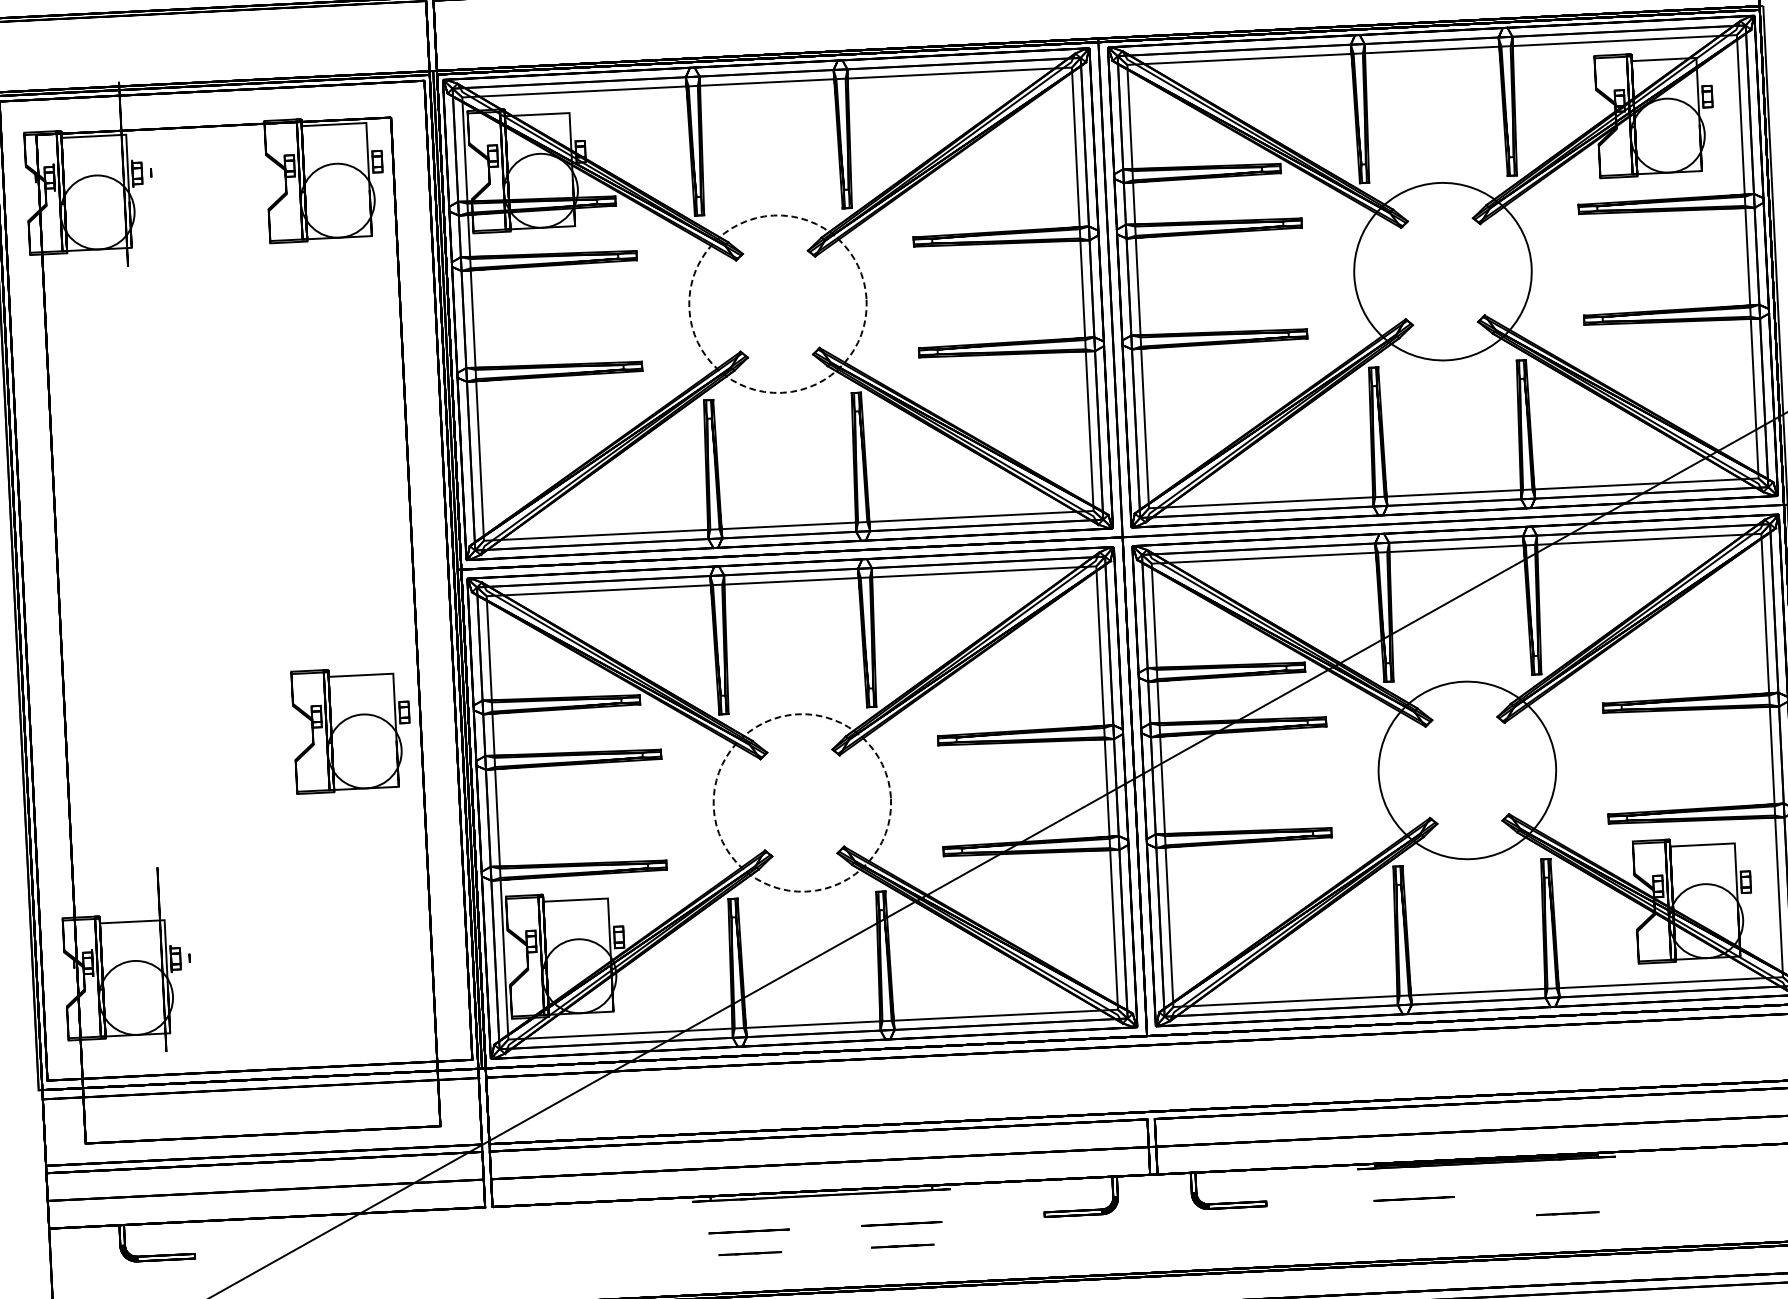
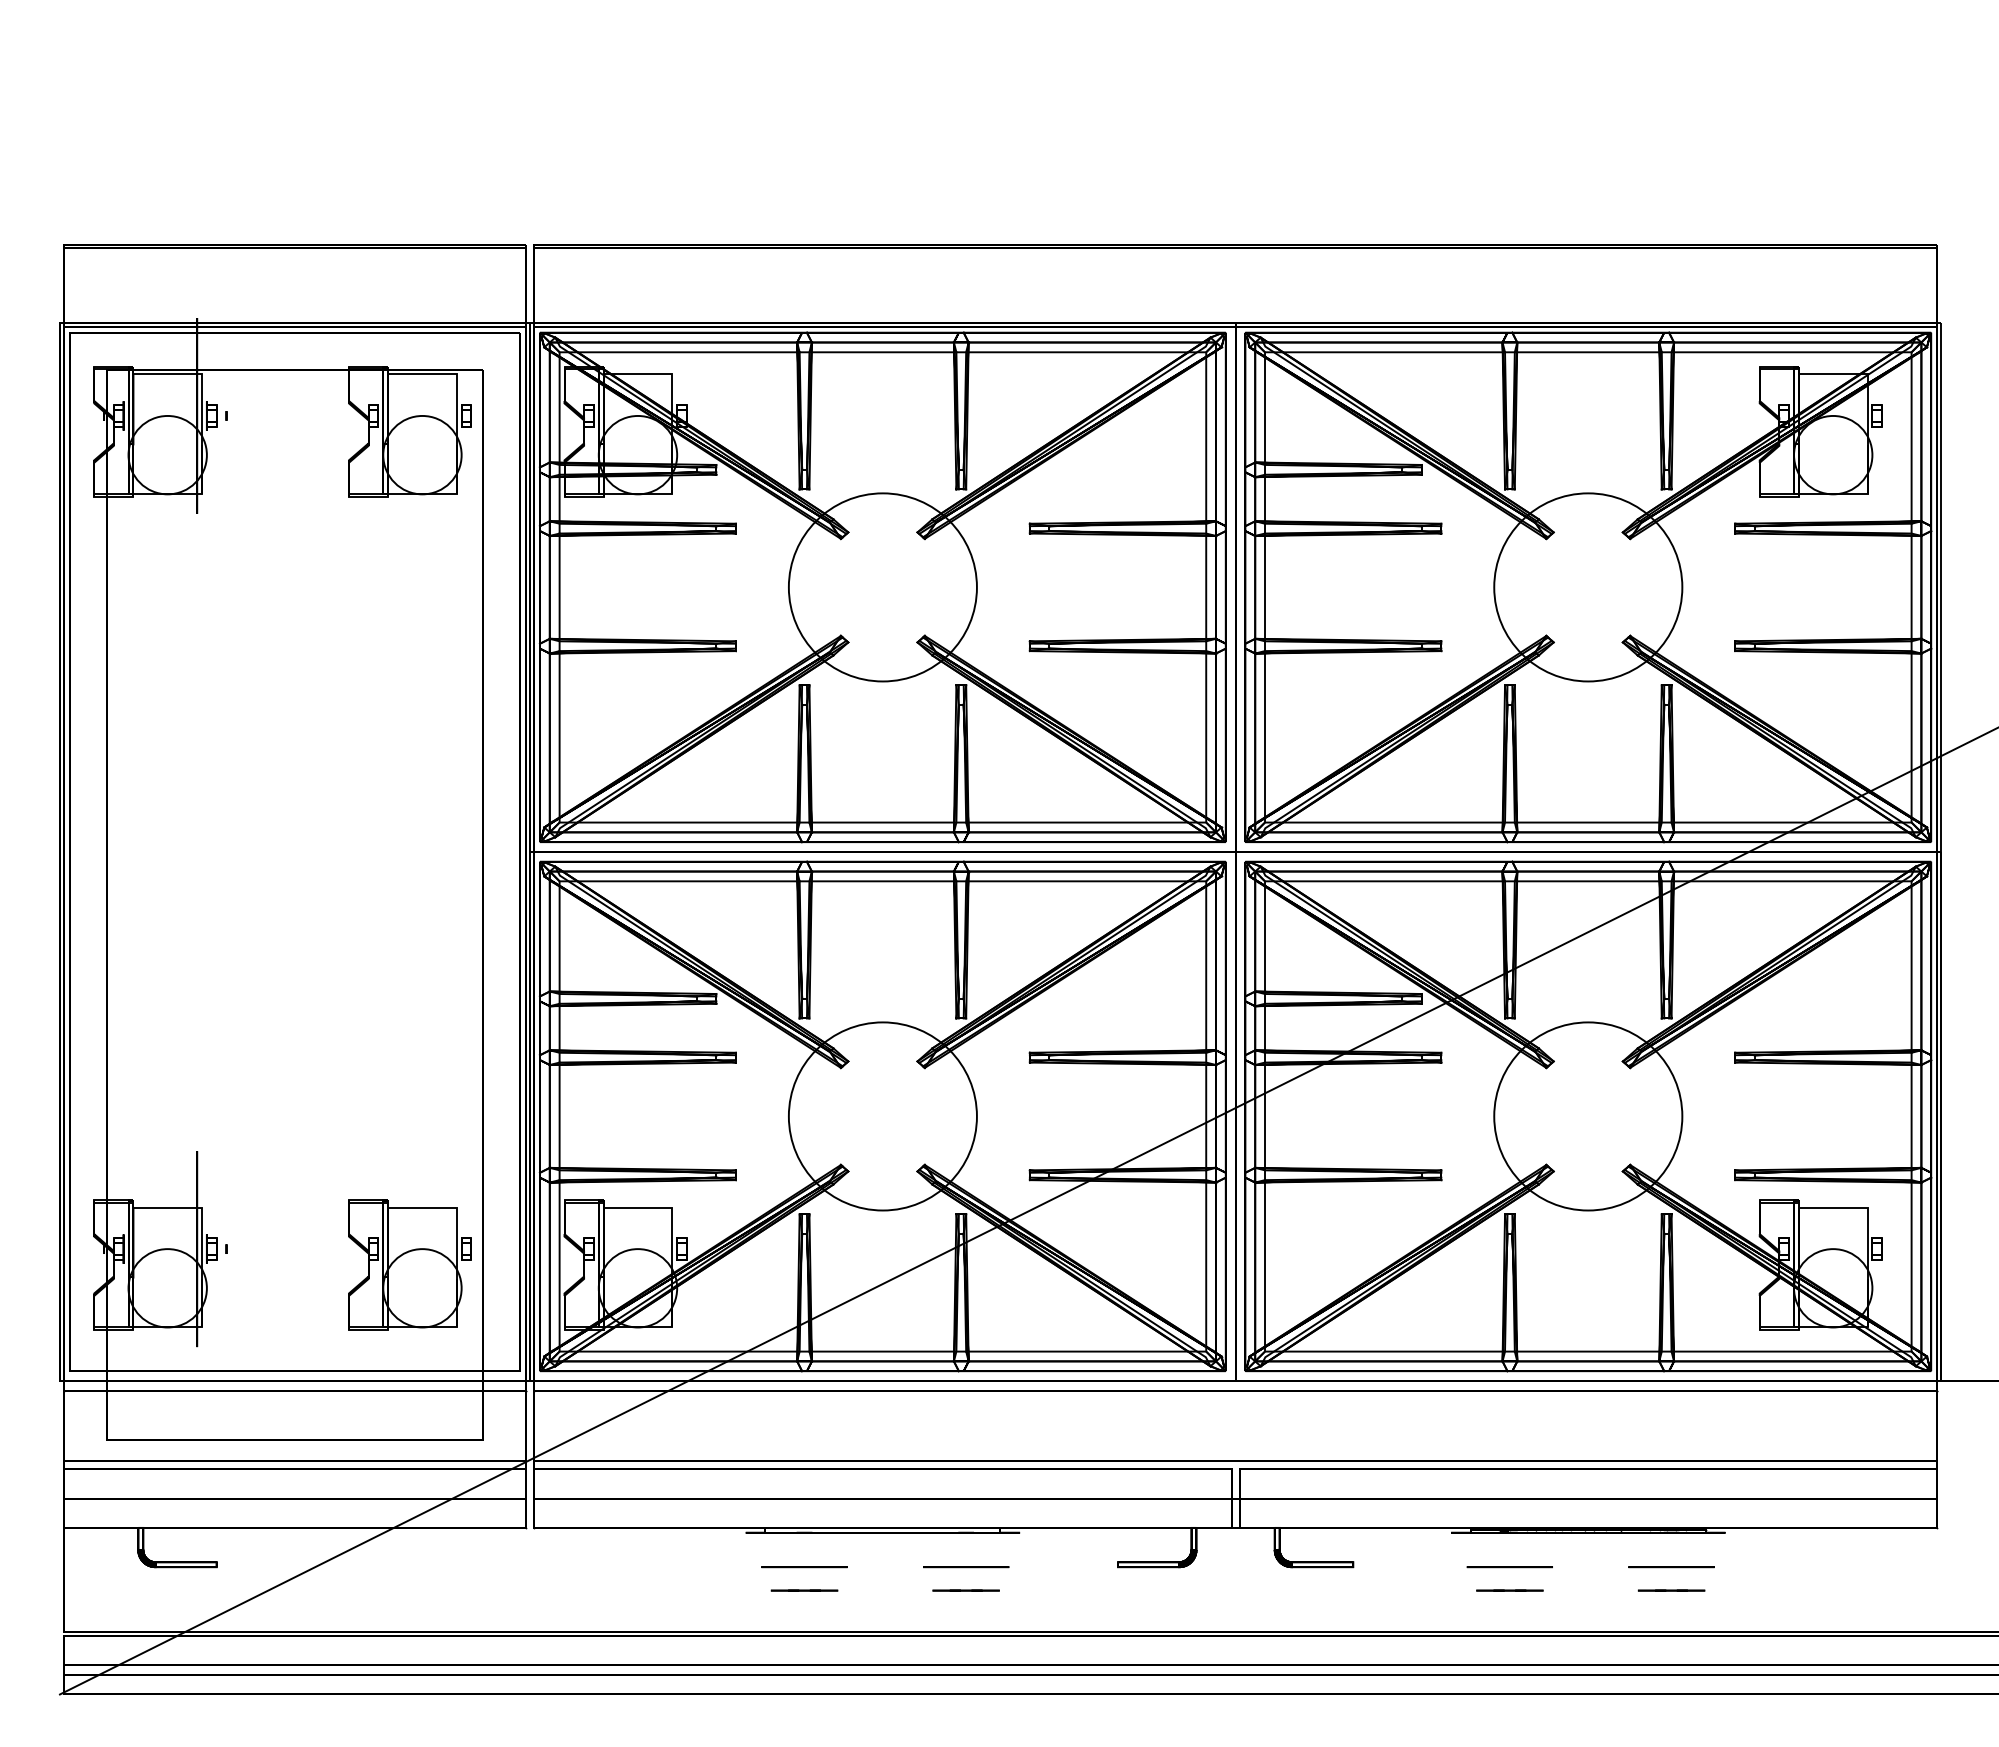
circle: (777, 304) -> (882, 587), dashed -> solid
part: (351, 729) -> (409, 1264), moved
circle: (801, 803) -> (882, 1116), dashed -> solid
circle: (1566, 1191) -> (1671, 1567), added
line: (1414, 1220) -> (1509, 1590), added

